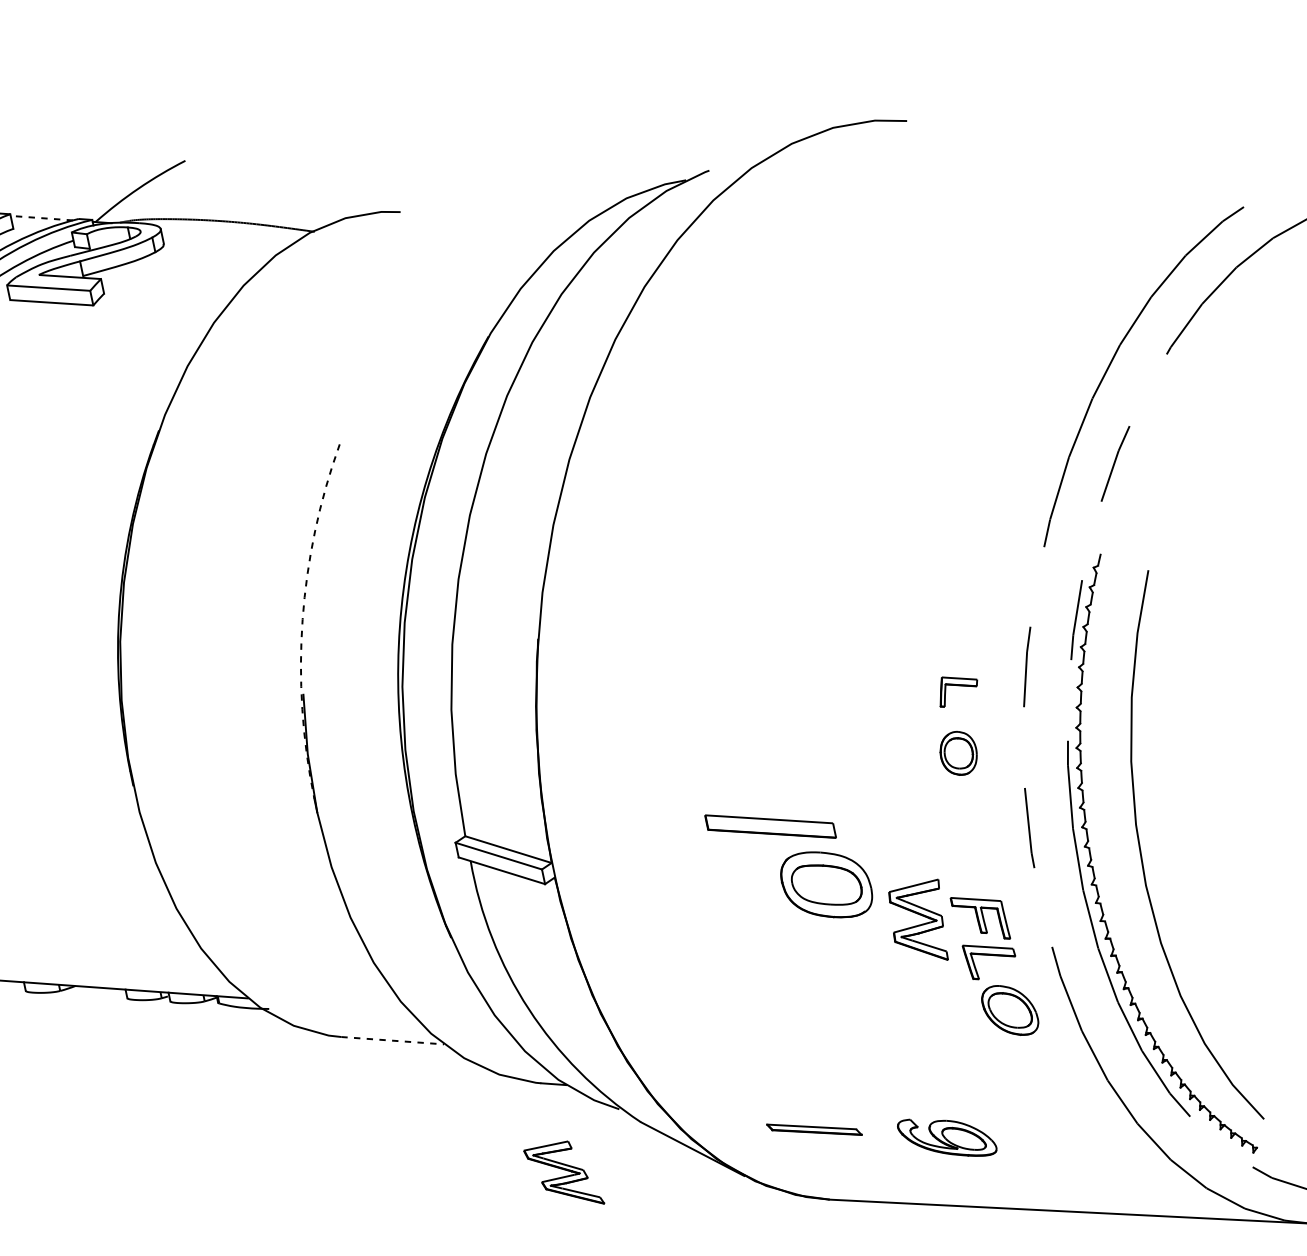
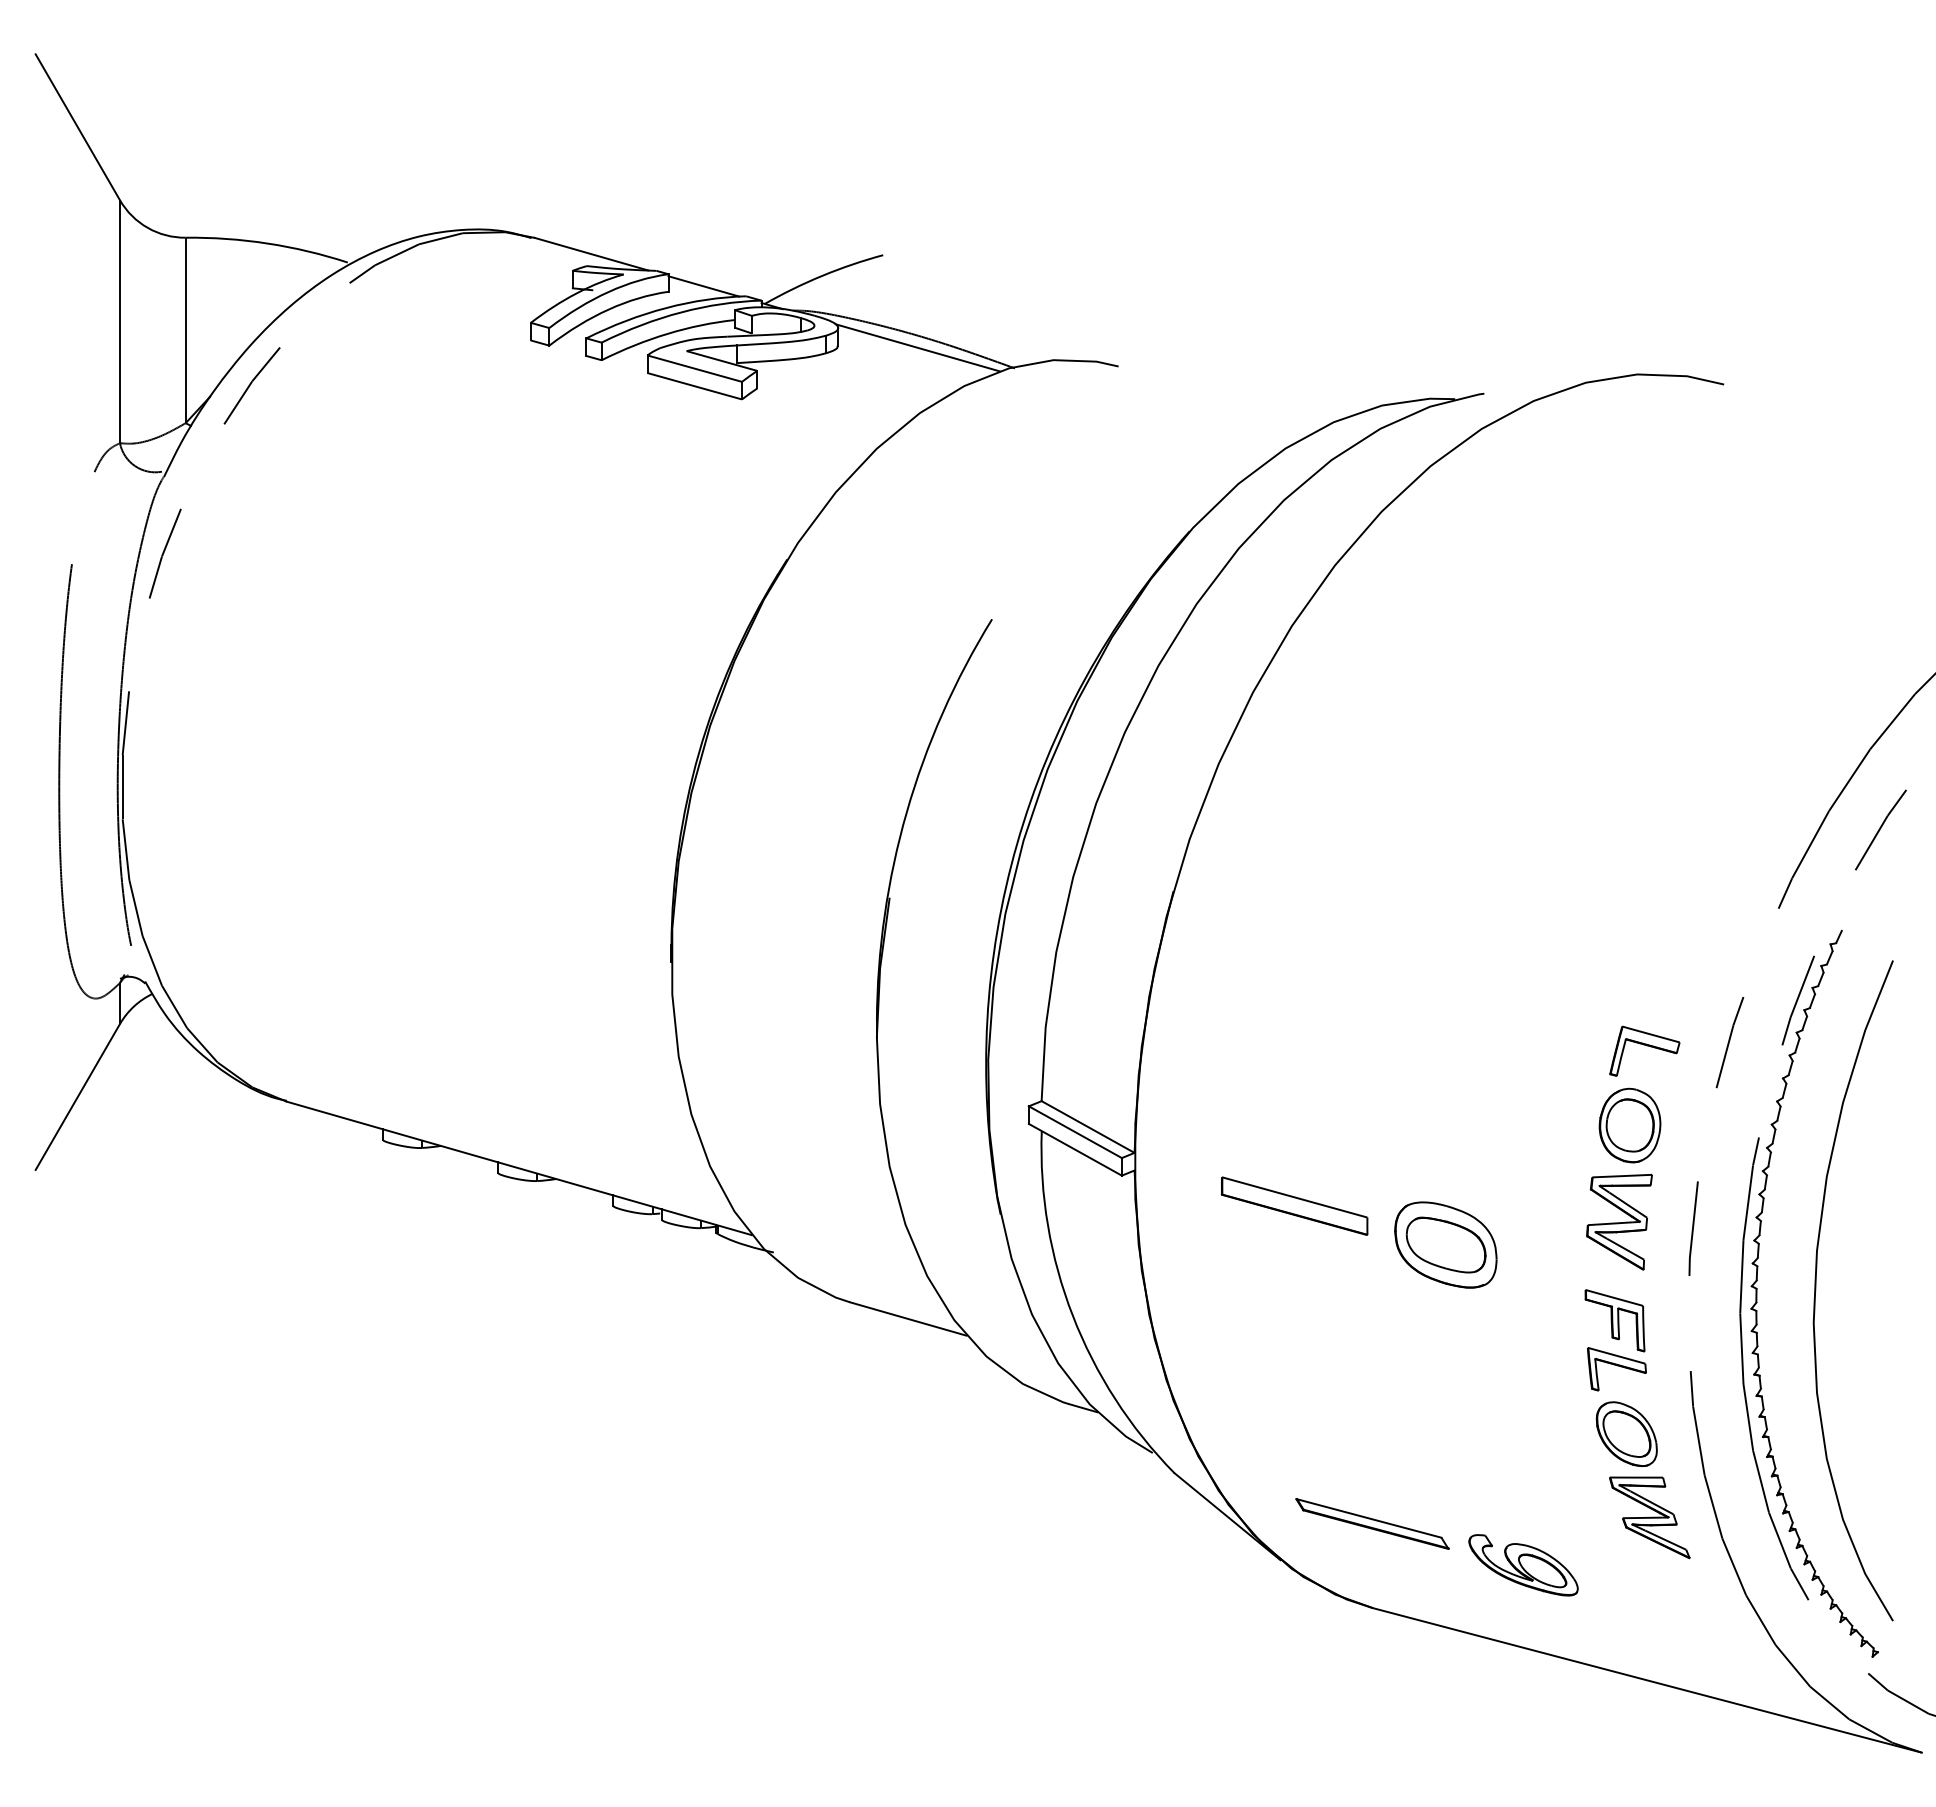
line: (41, 218) -> (703, 286), dashed -> solid
line: (230, 231) -> (917, 347), added
arc: (302, 619) -> (906, 812), dashed -> solid
part: (957, 688) -> (1644, 1050), size x1.43
part: (958, 753) -> (1629, 1125), size x1.43
part: (770, 826) -> (1294, 1205), moved
part: (919, 924) -> (1619, 1222), moved
line: (392, 1041) -> (908, 1319), dashed -> solid
part: (814, 1129) -> (1372, 1523), size x1.43
part: (563, 1176) -> (1649, 1517), moved

